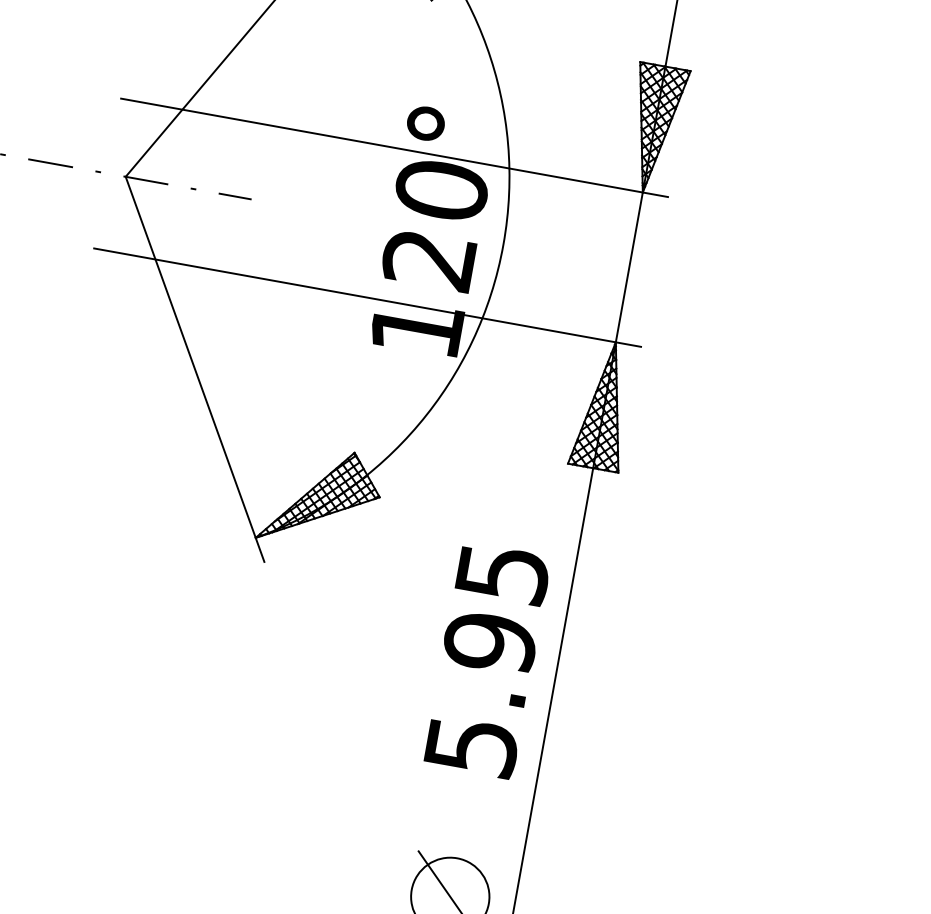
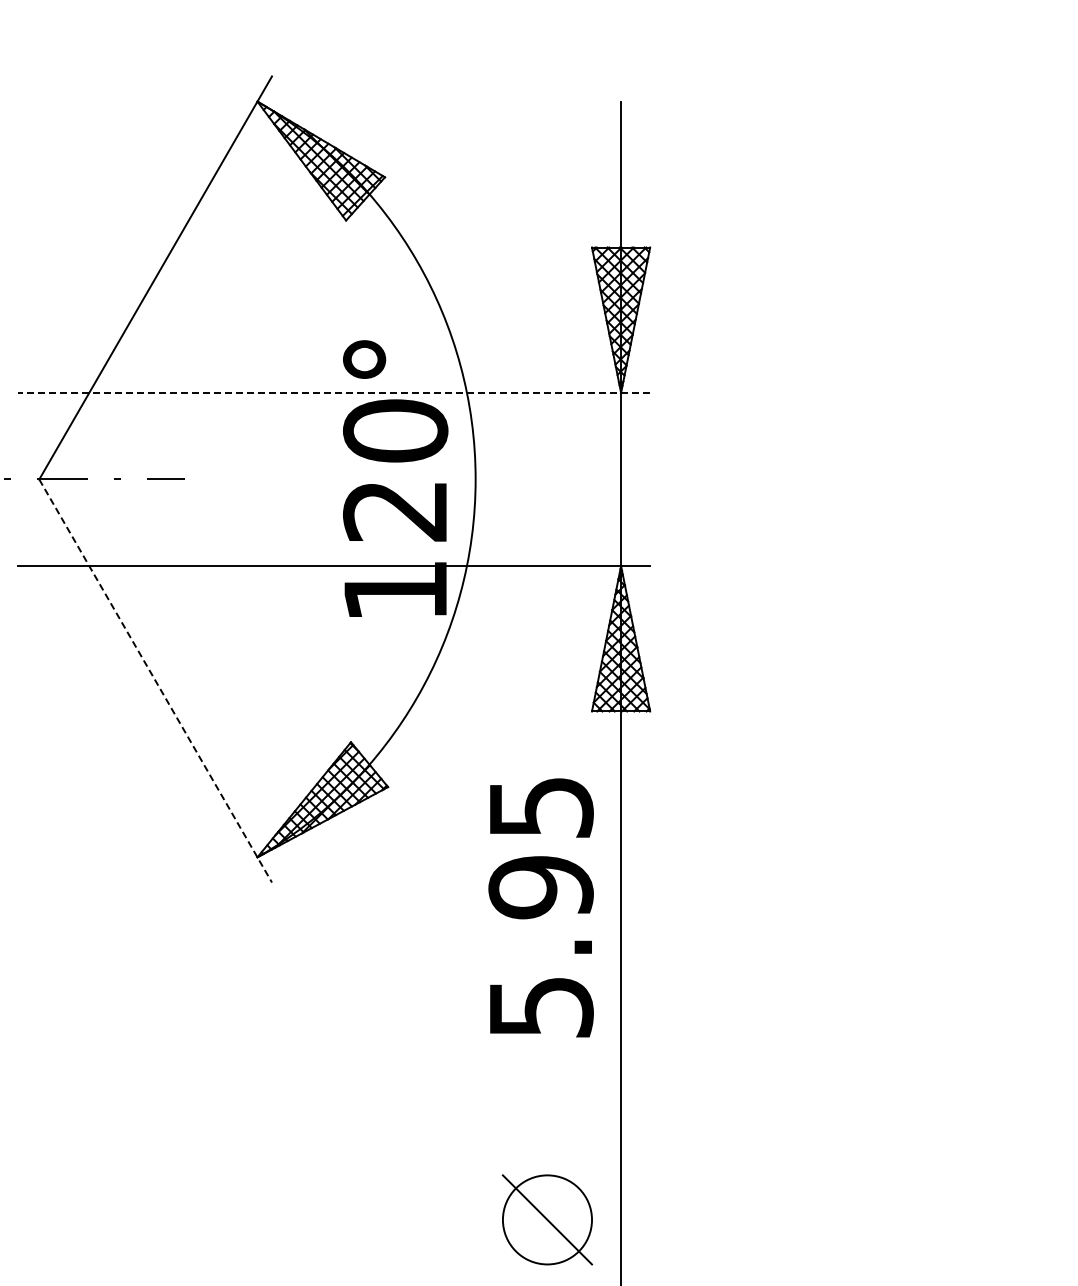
line: (394, 147) -> (334, 392), solid -> dashed
line: (194, 369) -> (155, 681), solid -> dashed
text: (486, 659) -> (540, 907), moved

